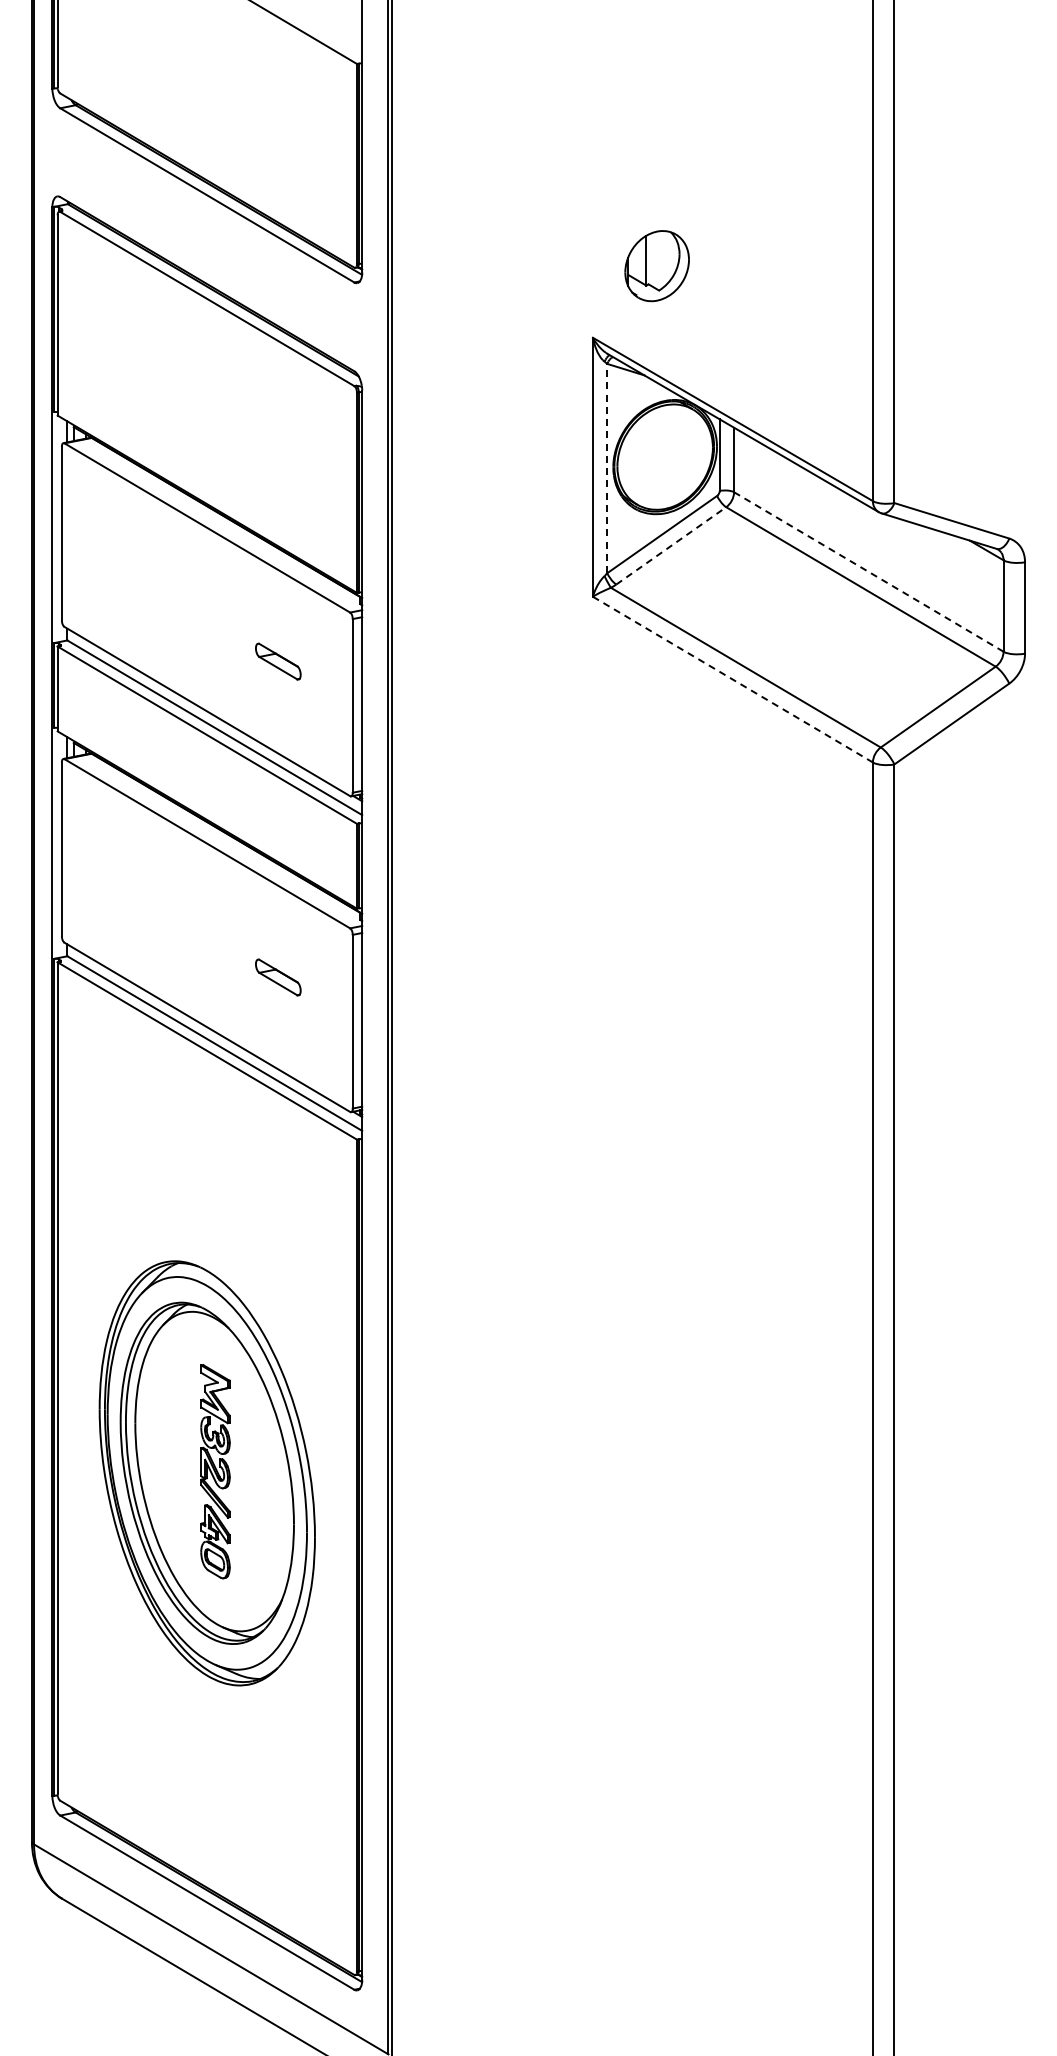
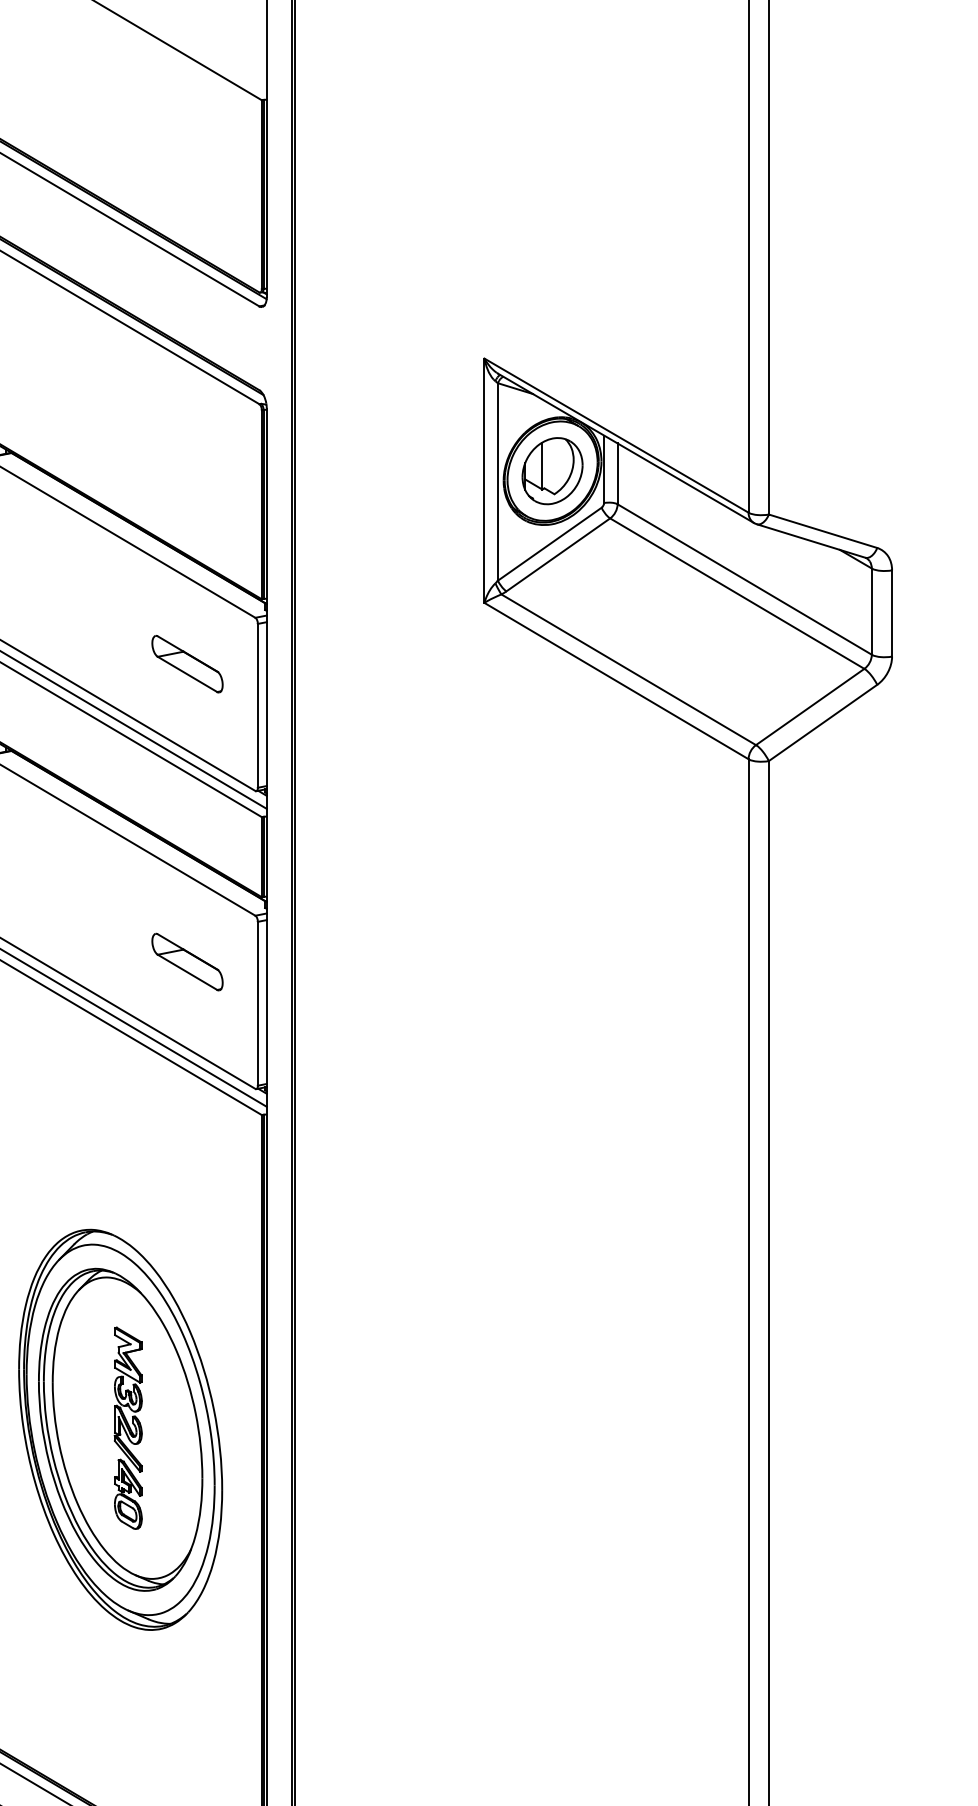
part: (656, 266) -> (551, 471), moved
line: (607, 468) -> (498, 481), dashed -> solid
line: (671, 545) -> (558, 554), dashed -> solid
line: (868, 571) -> (744, 579), dashed -> solid
part: (278, 661) -> (187, 663), size x1.67
line: (732, 679) -> (616, 680), dashed -> solid
part: (278, 977) -> (187, 962), size x1.67

